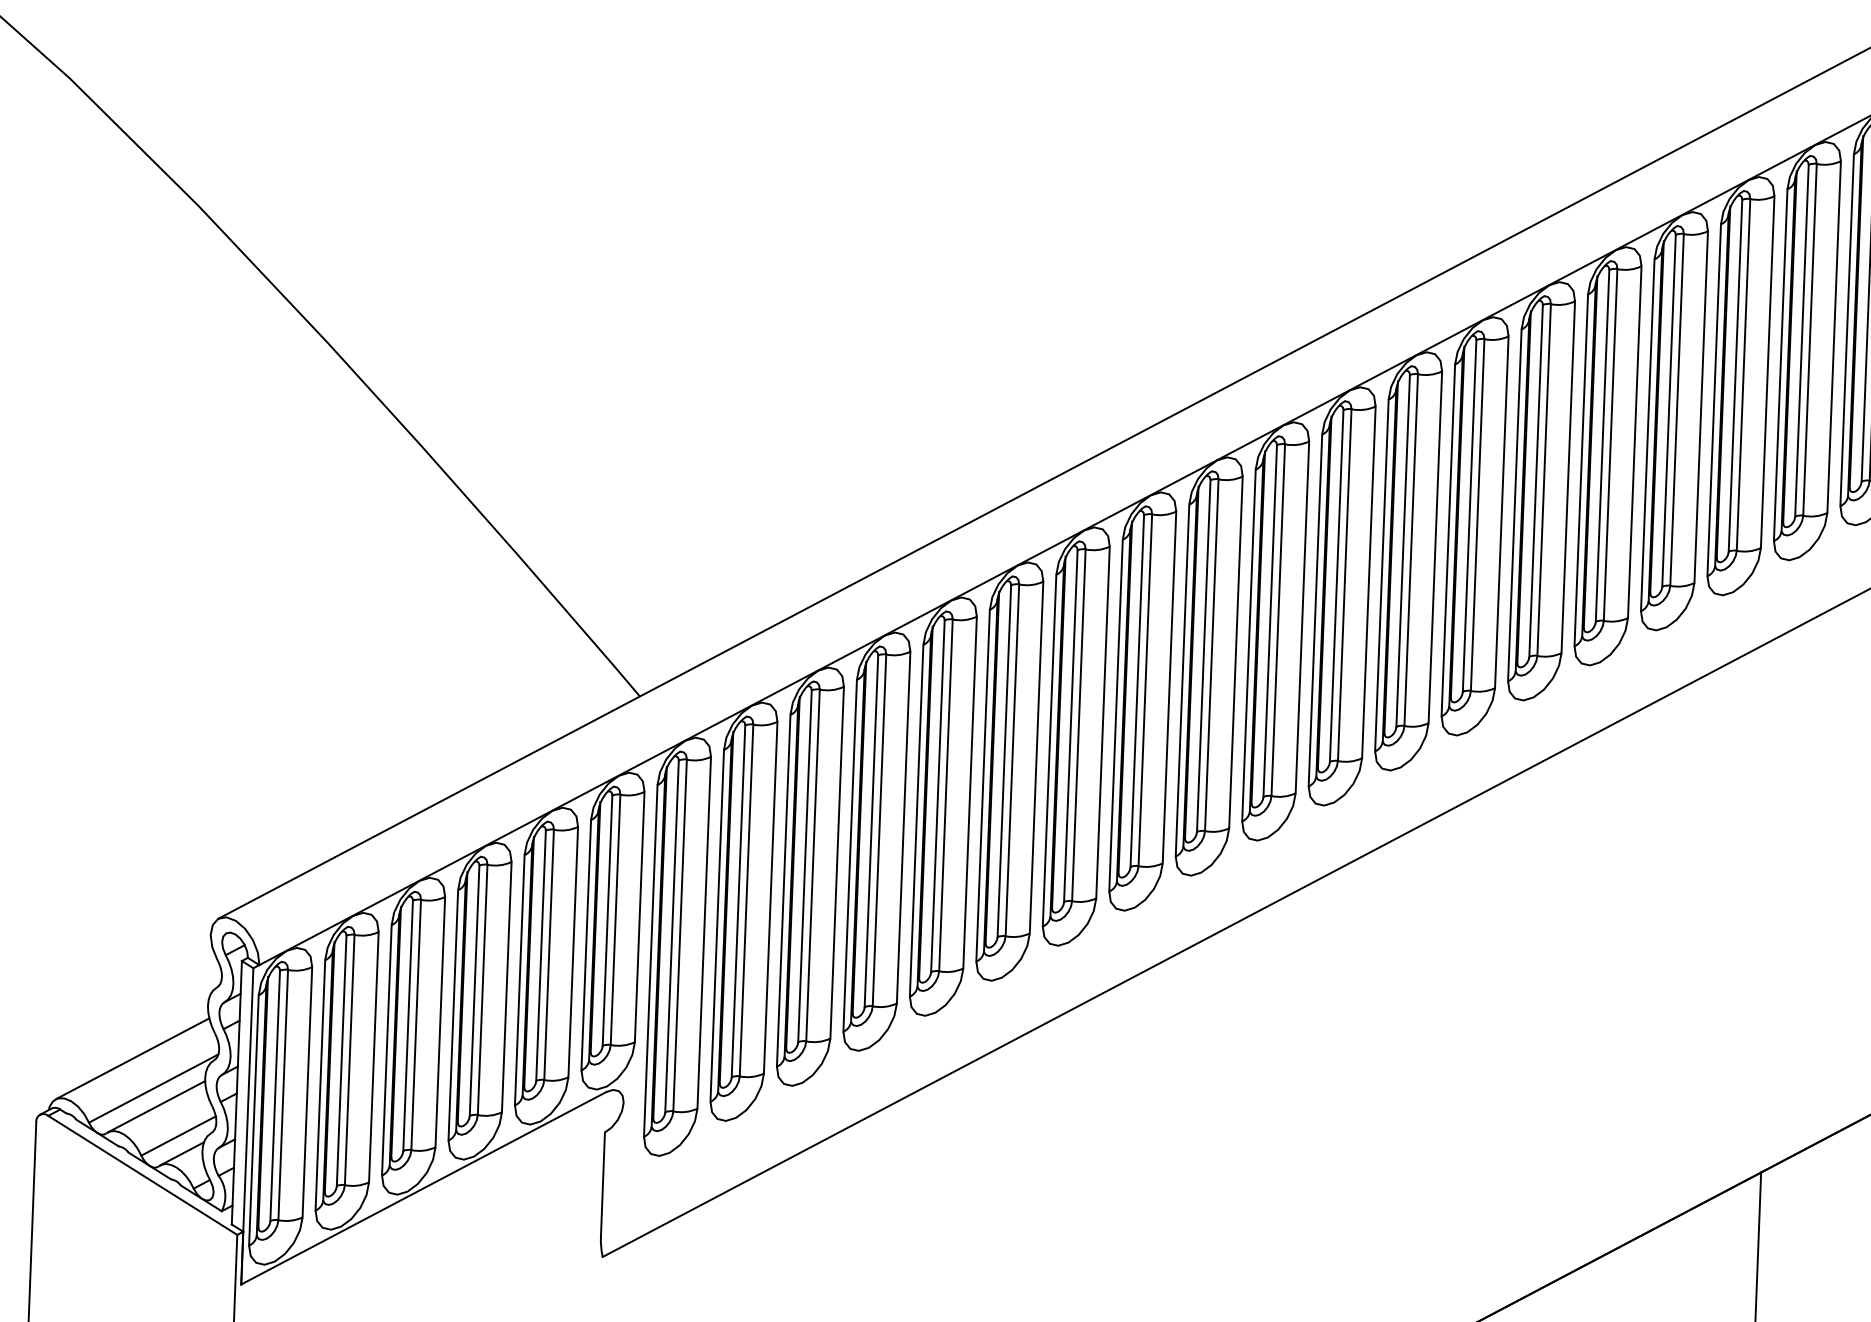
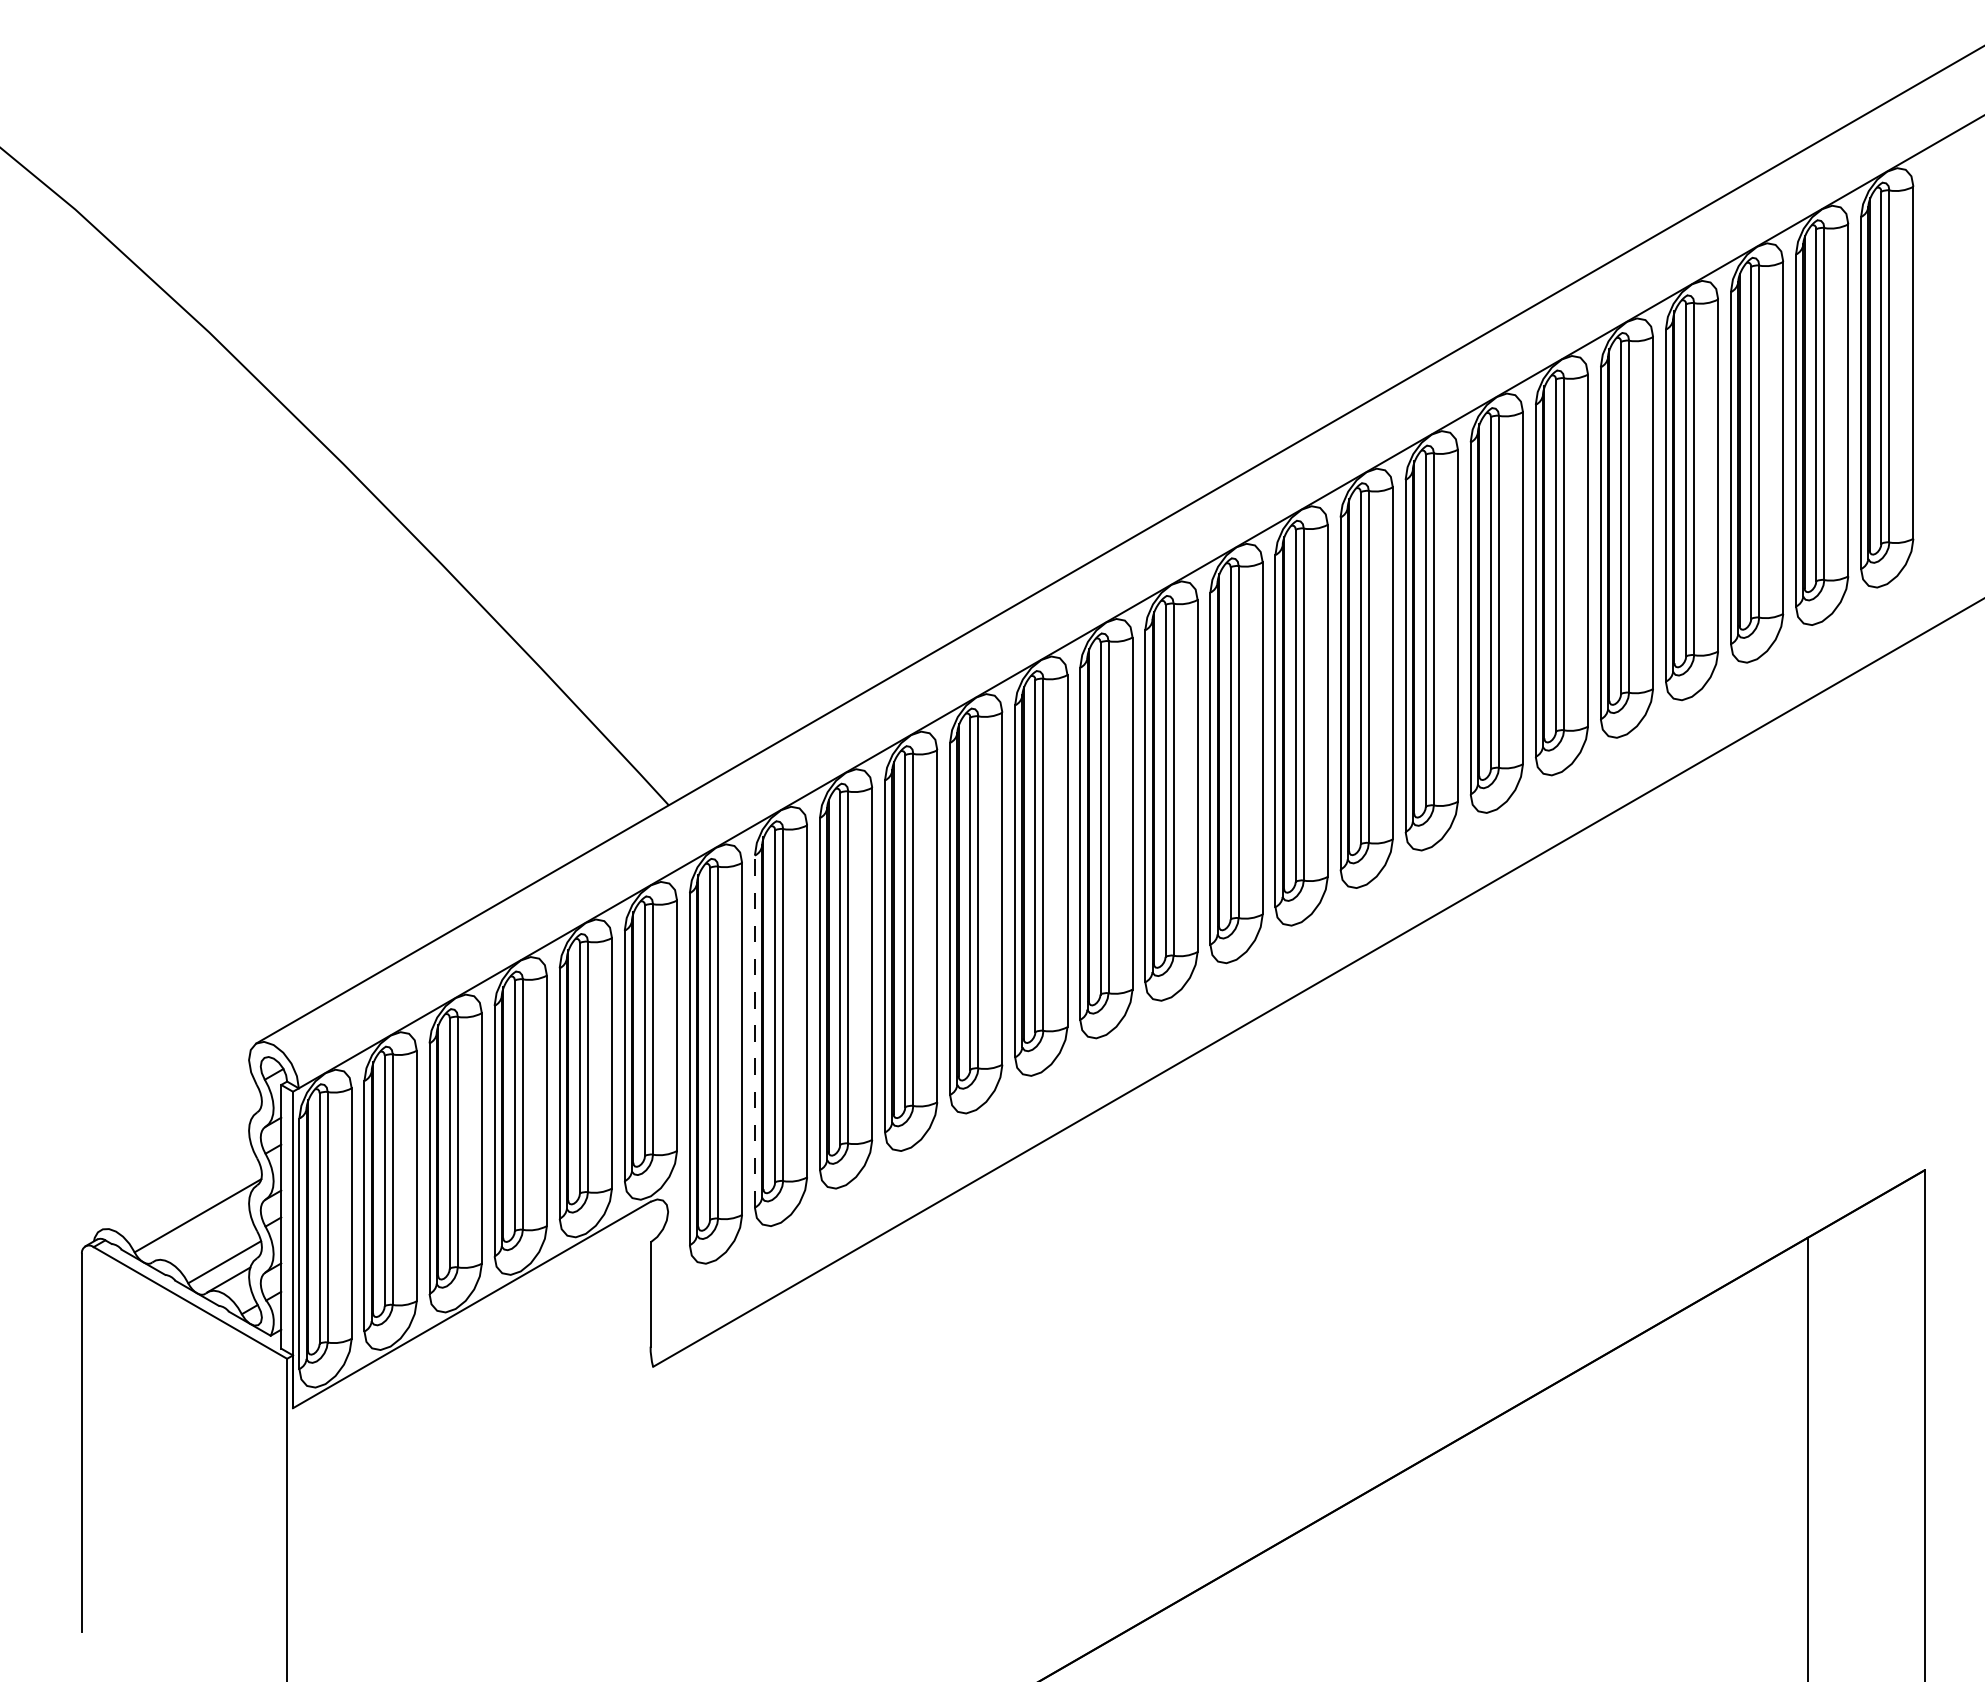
line: (716, 925) -> (754, 1031), solid -> dashed
line: (132, 1058) -> (175, 1186), removed
line: (156, 1106) -> (201, 1233), removed

